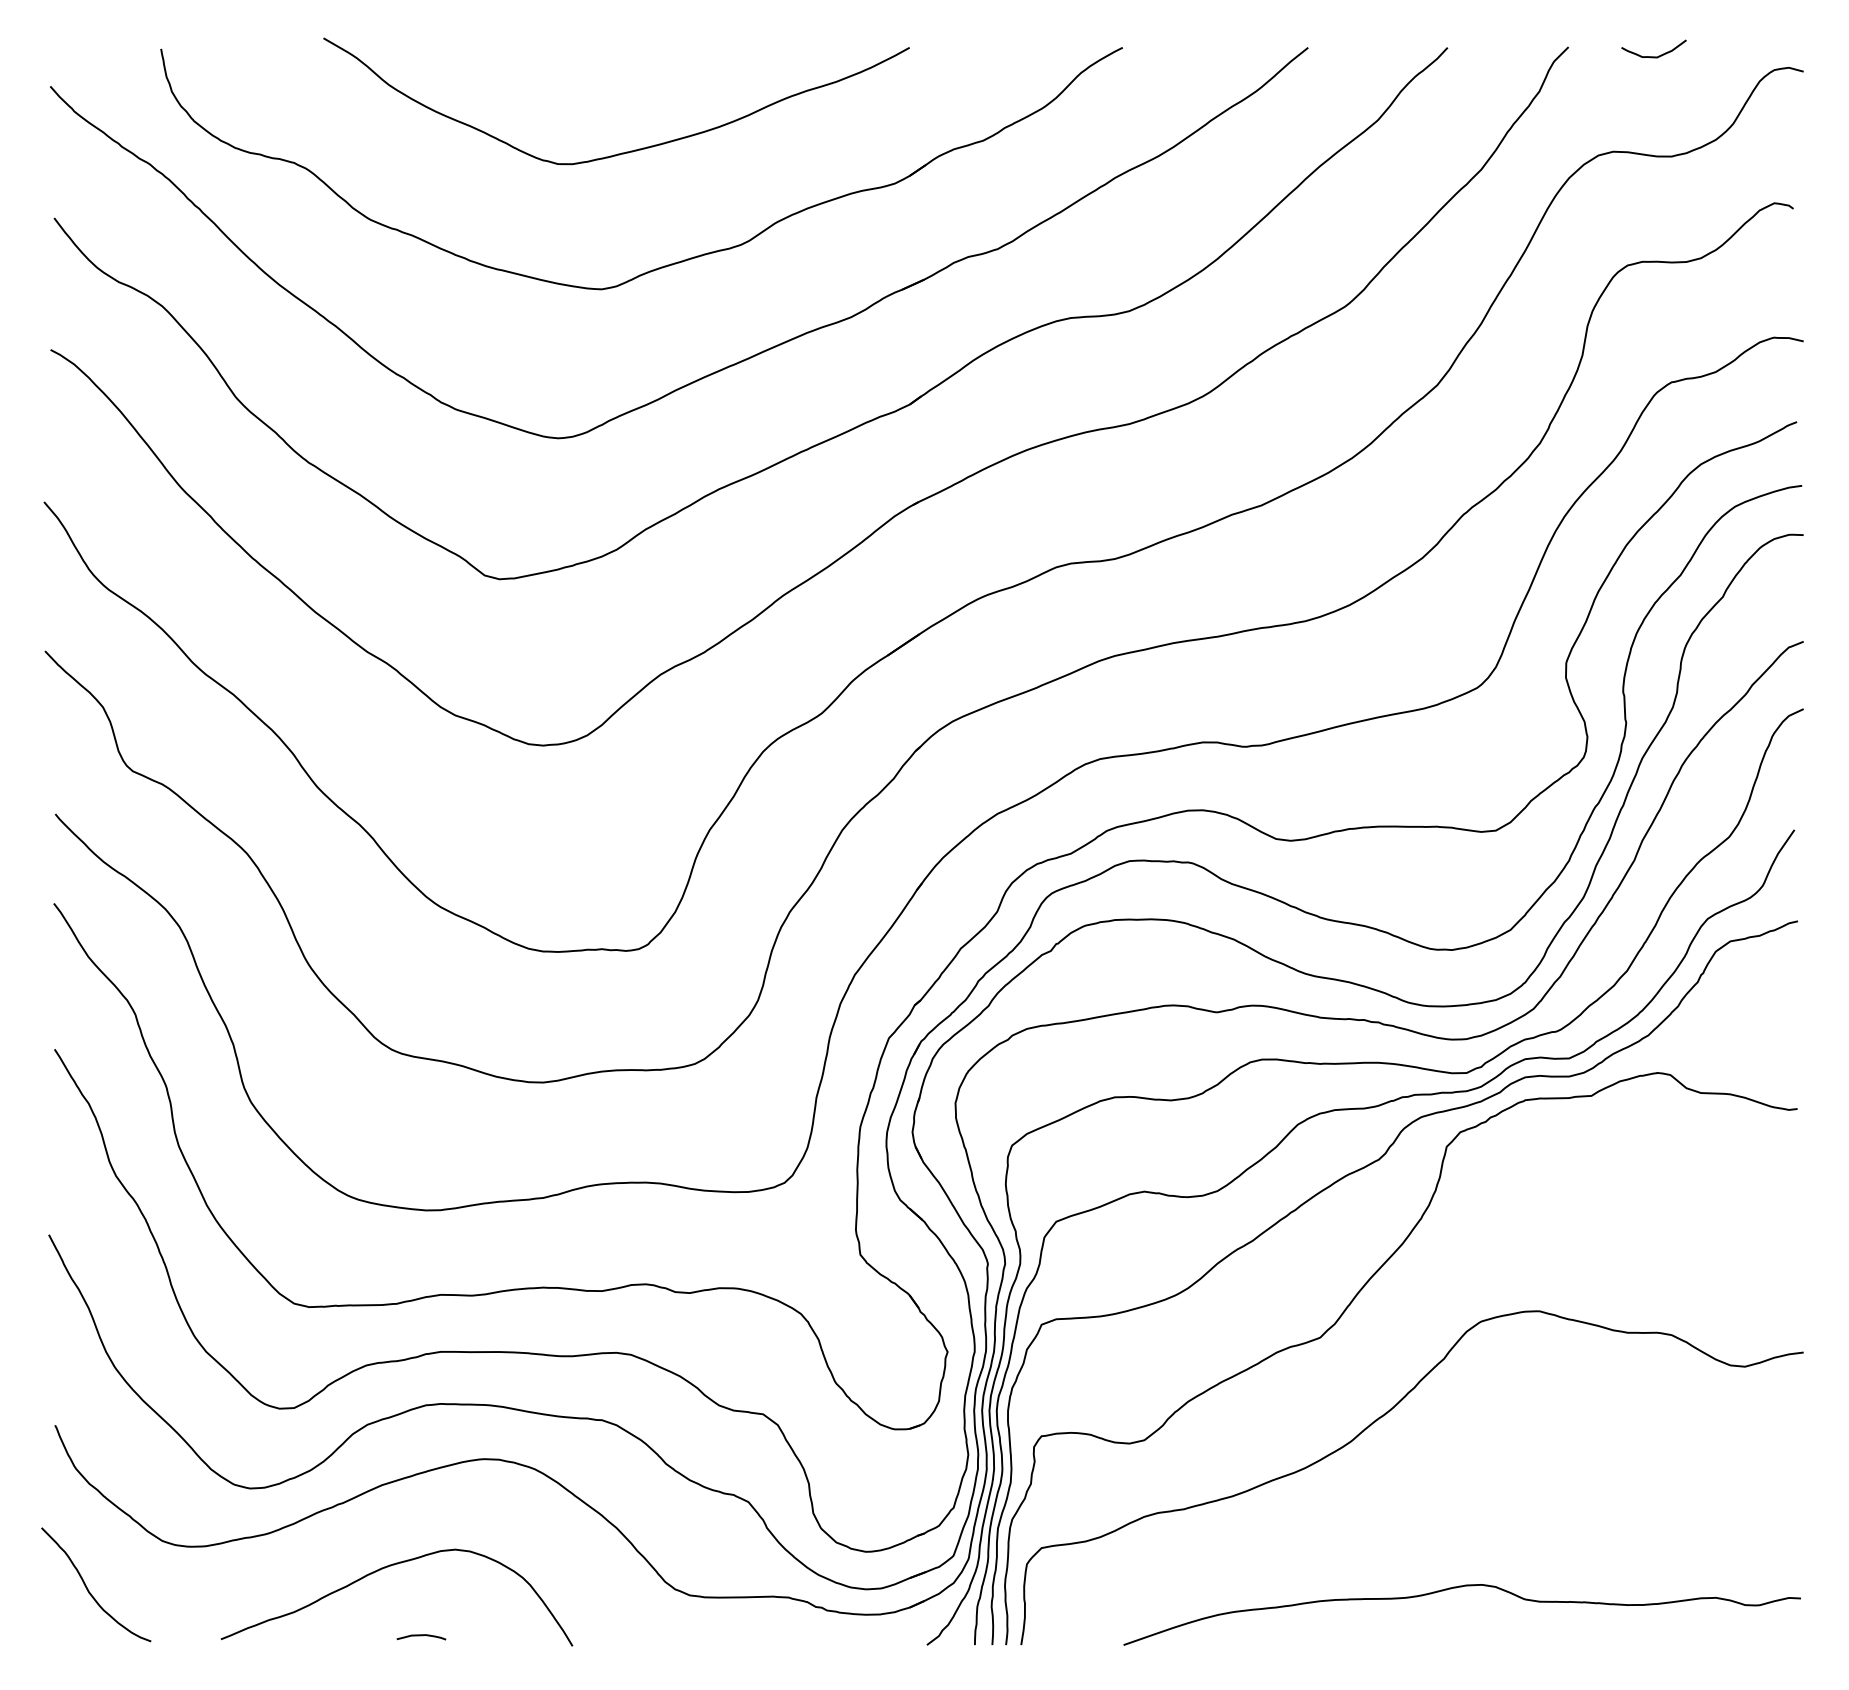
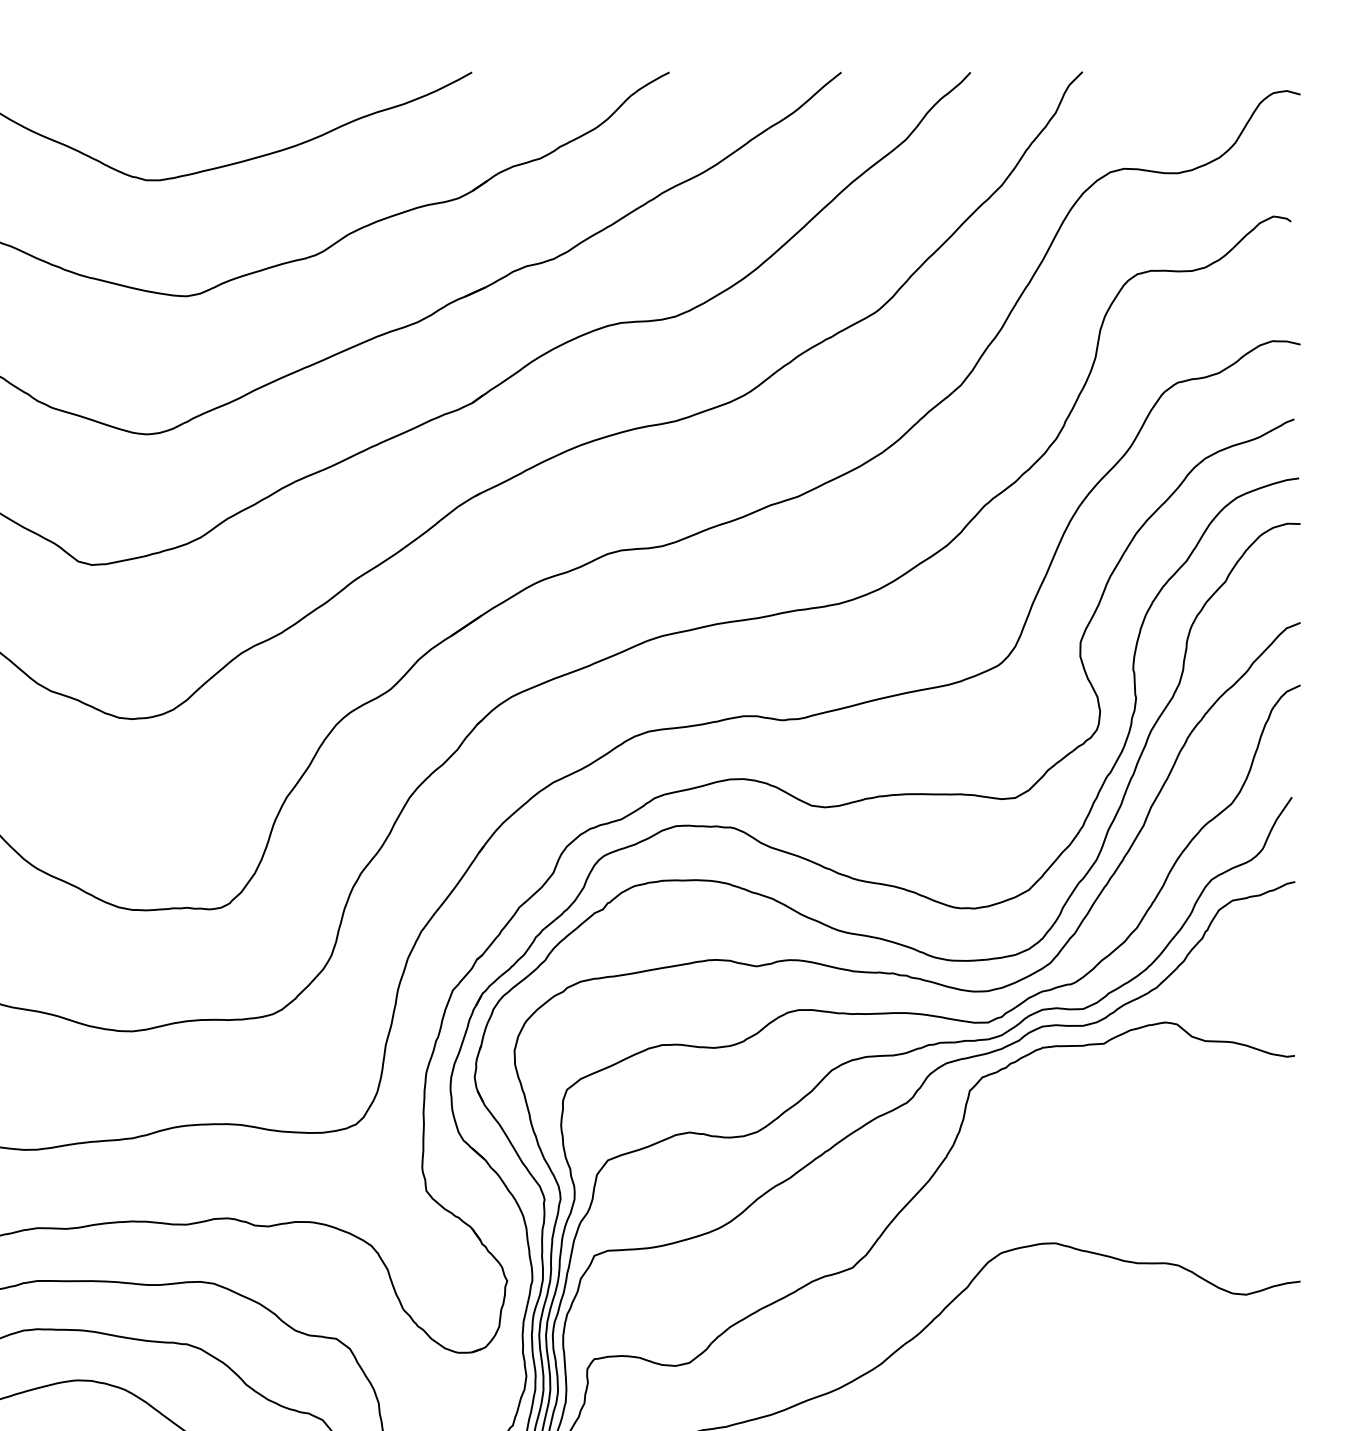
curve: (1653, 56) -> (1161, 80), removed

